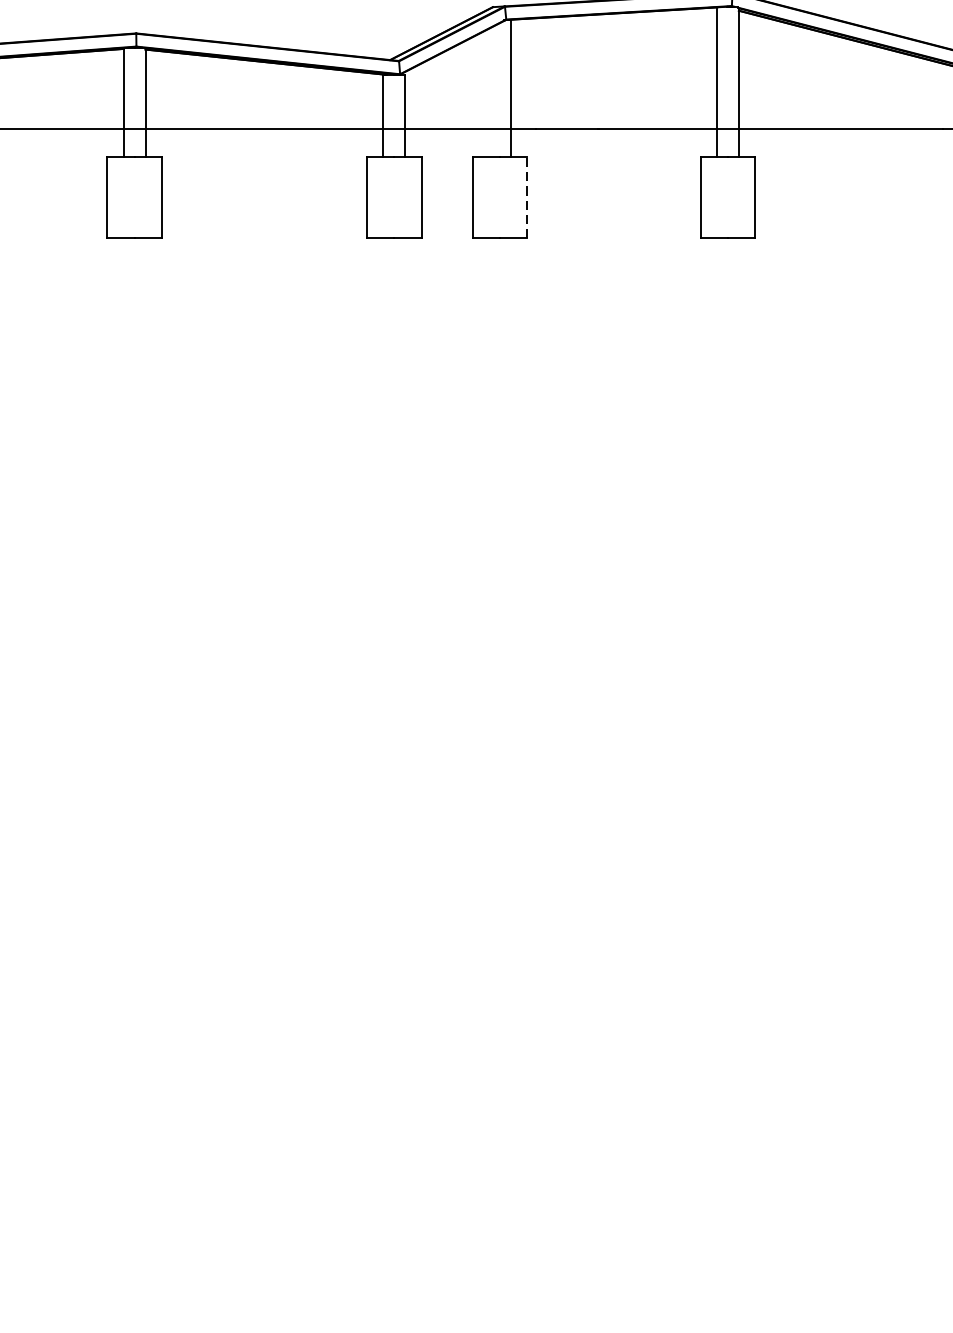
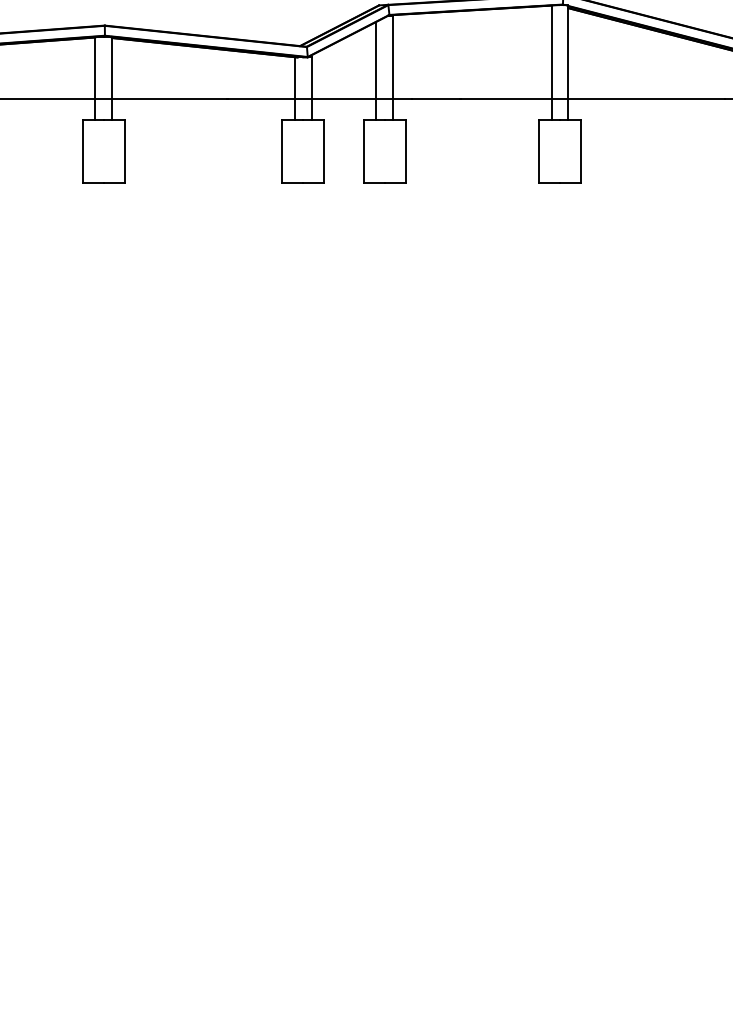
line: (489, 91) -> (376, 70), added
line: (527, 197) -> (405, 151), dashed -> solid

